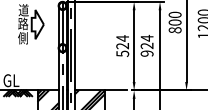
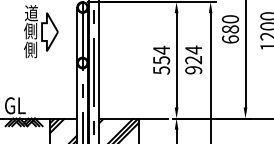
text: (22, 23) -> (30, 30), 路 -> 側
text: (175, 26) -> (230, 34), 800 -> 680
text: (122, 46) -> (161, 60), 524 -> 554

